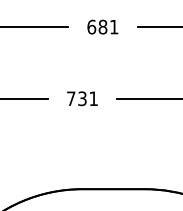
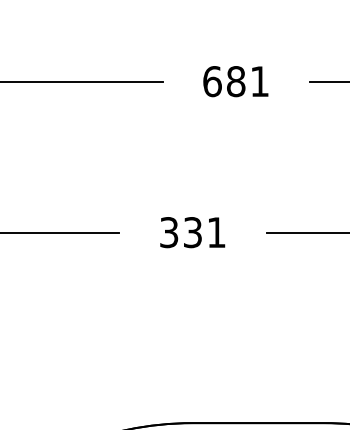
text: (71, 98) -> (169, 231), 731 -> 331

